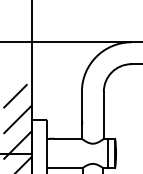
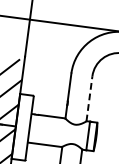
line: (103, 115) -> (89, 98), solid -> dashed

